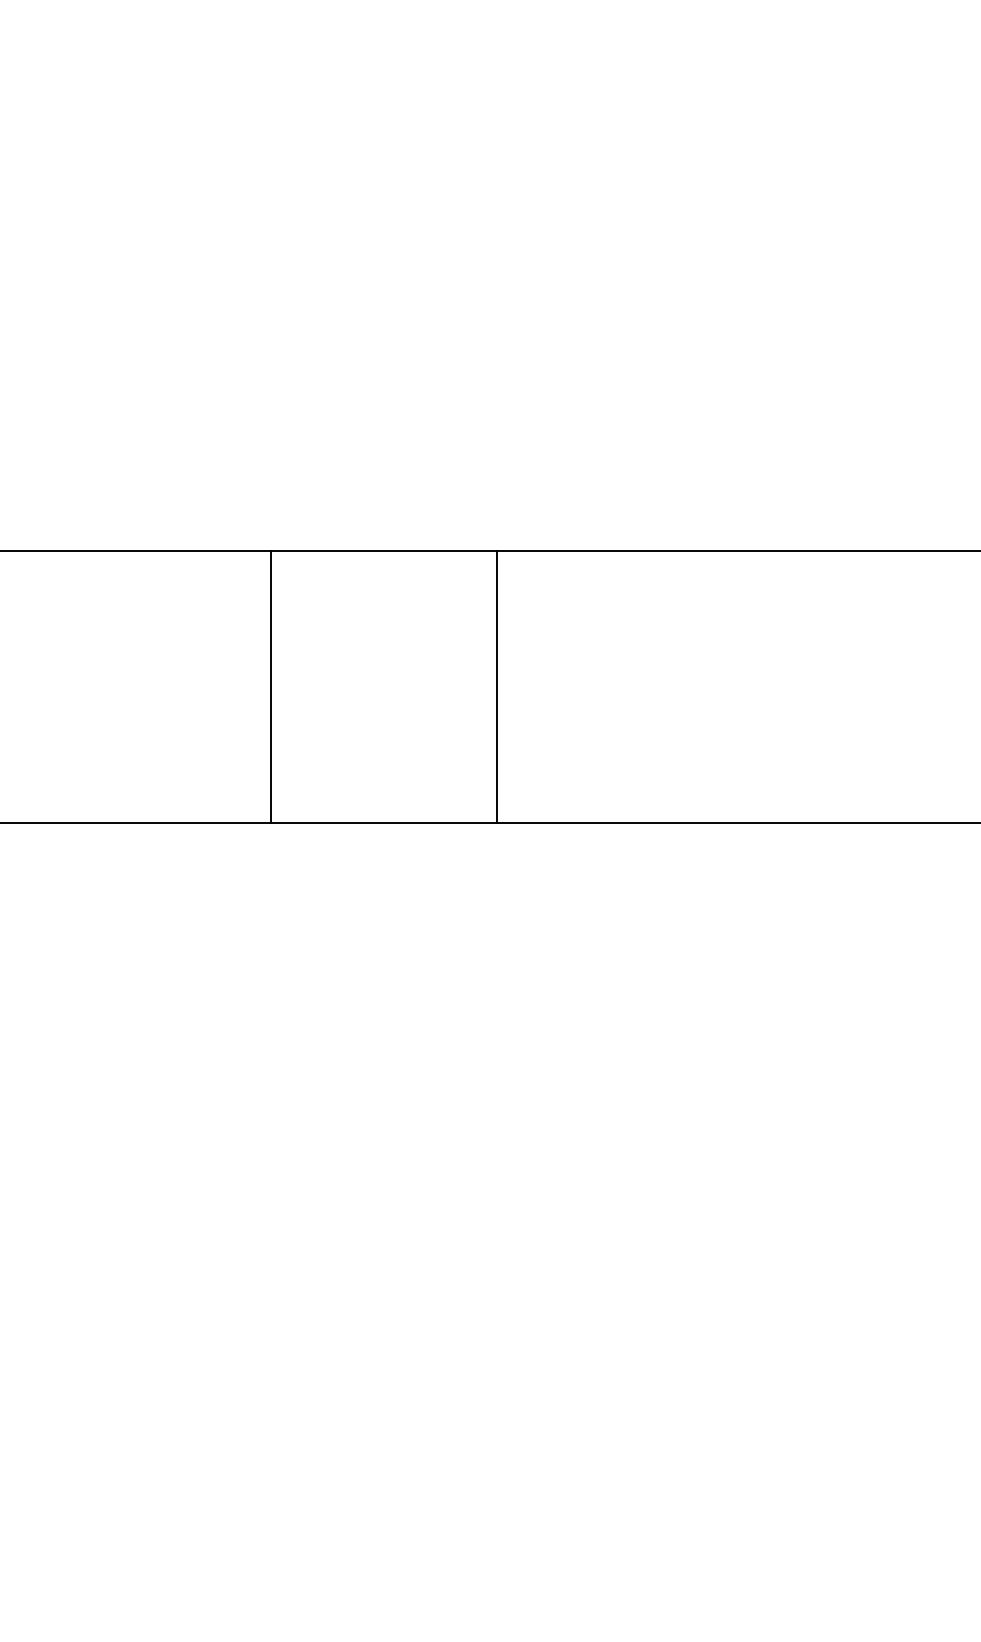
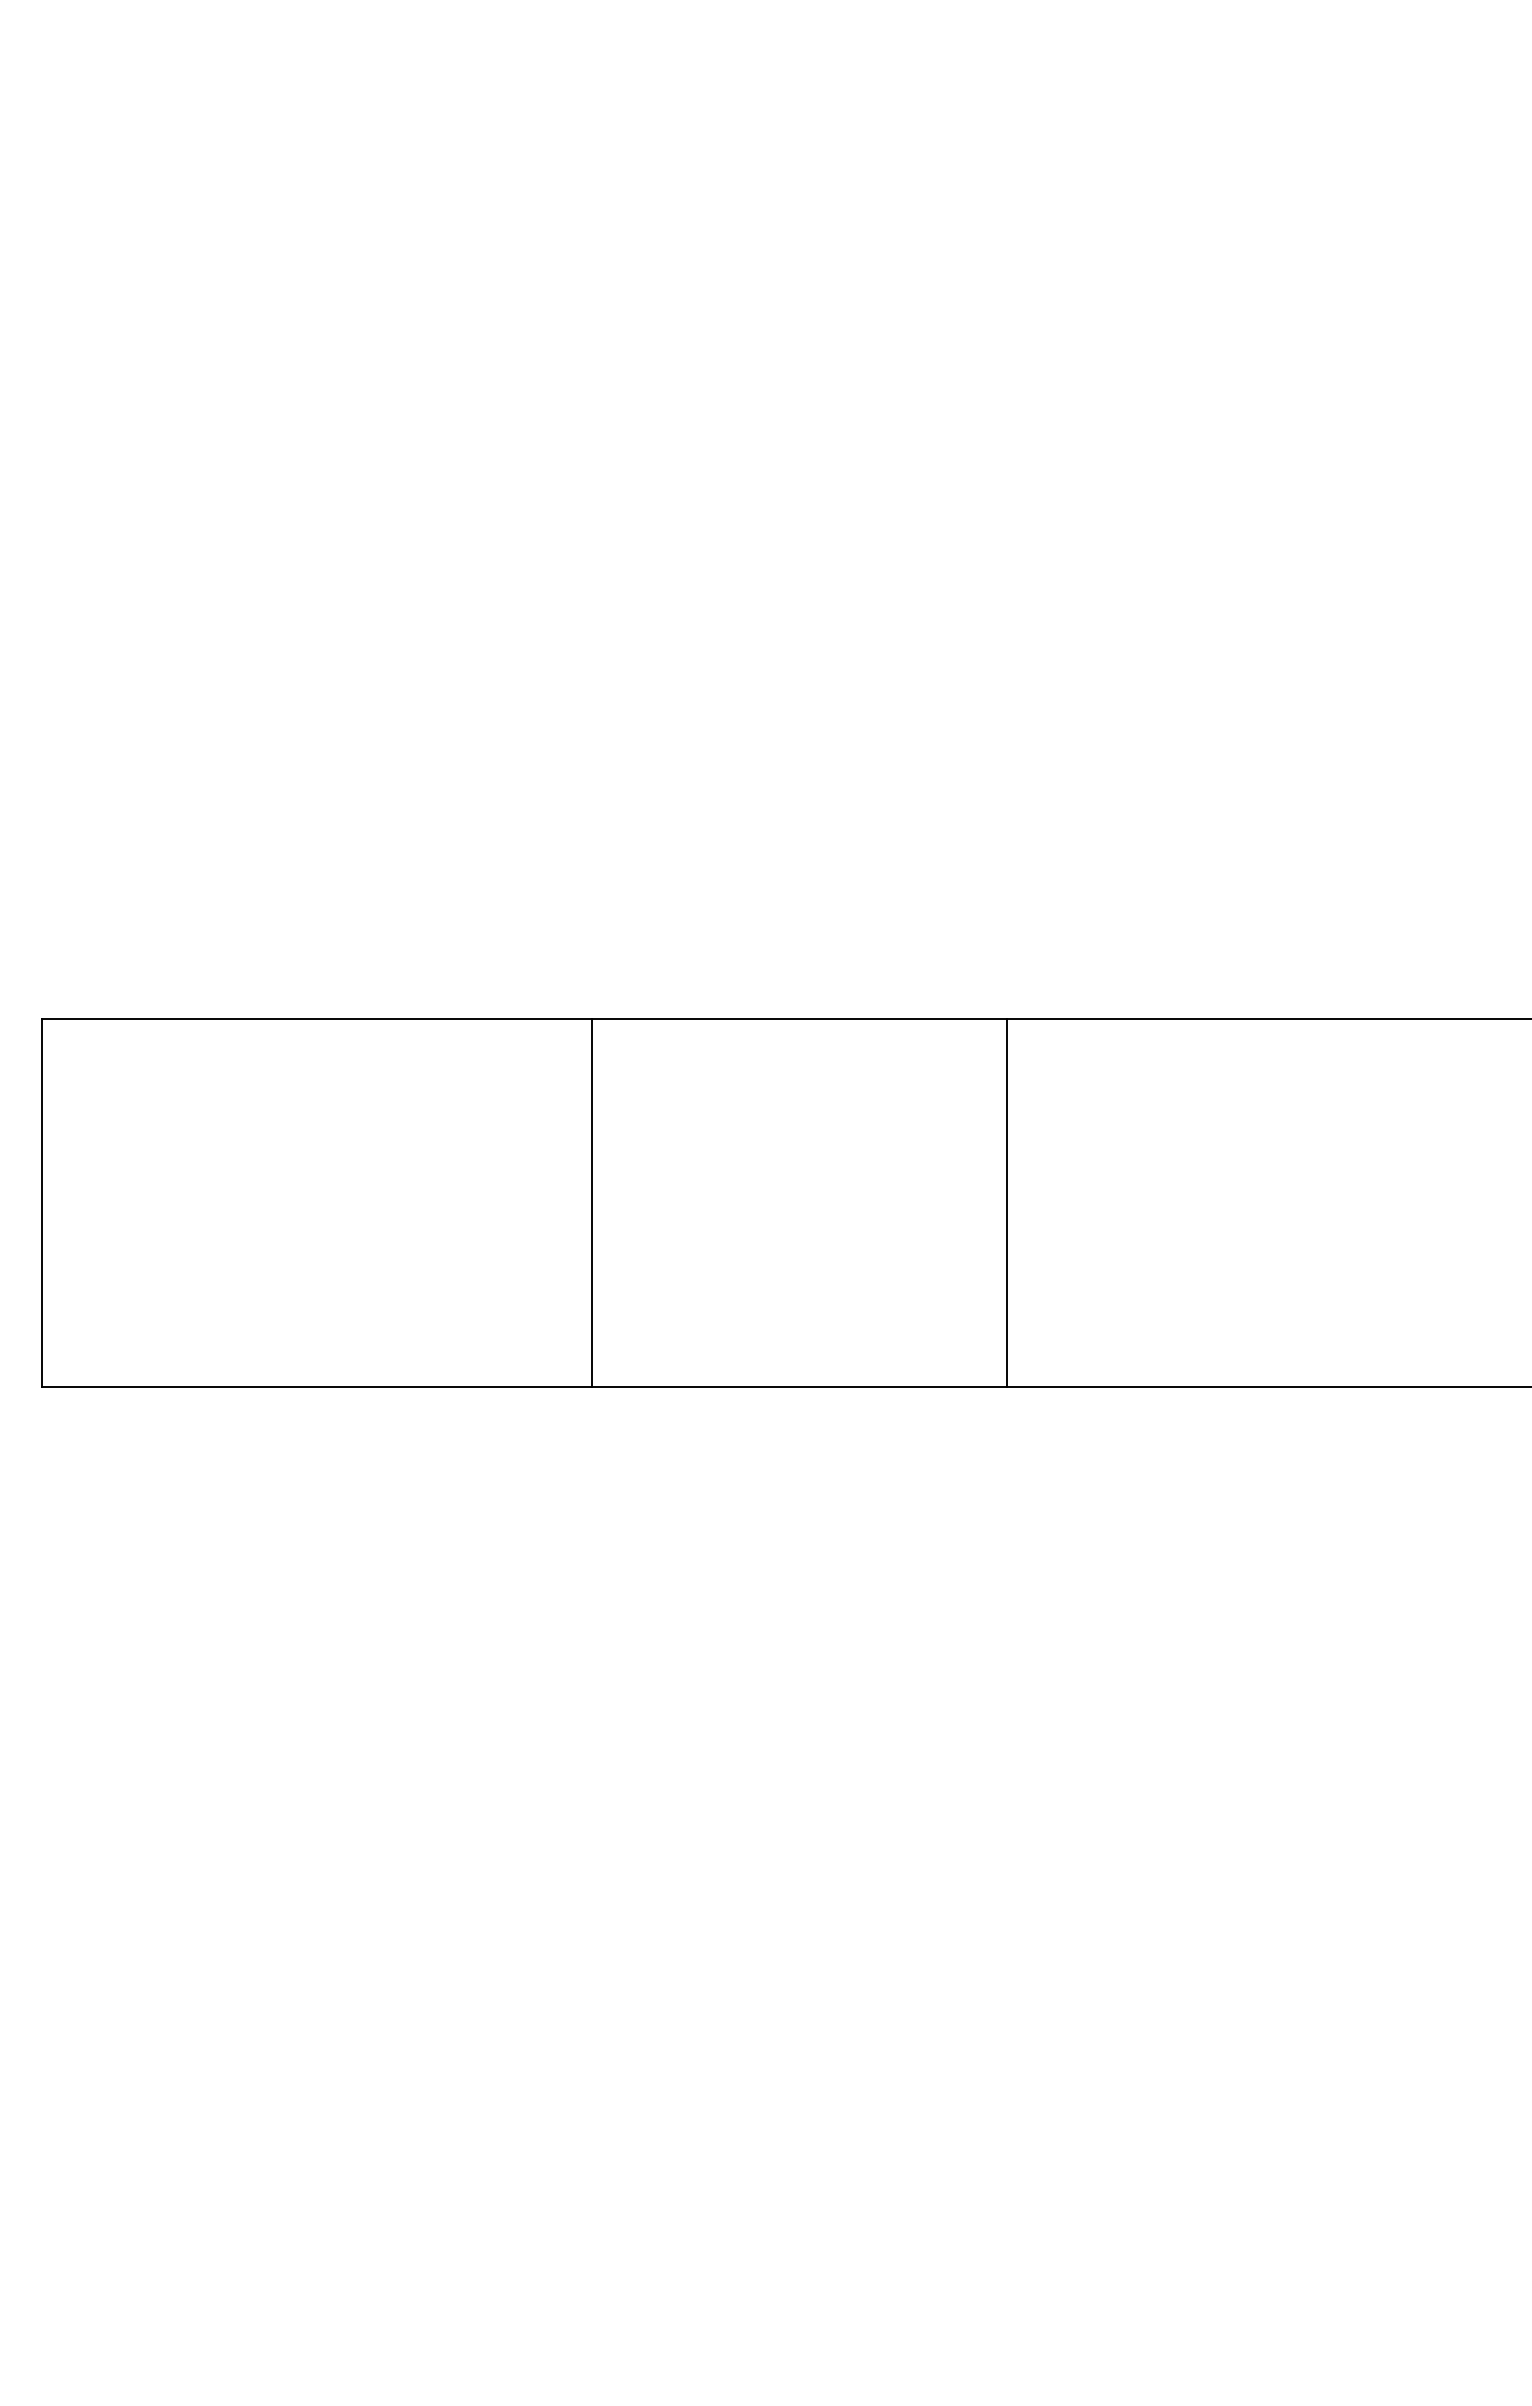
line: (271, 686) -> (592, 1202), moved
line: (497, 686) -> (1007, 1202), moved

